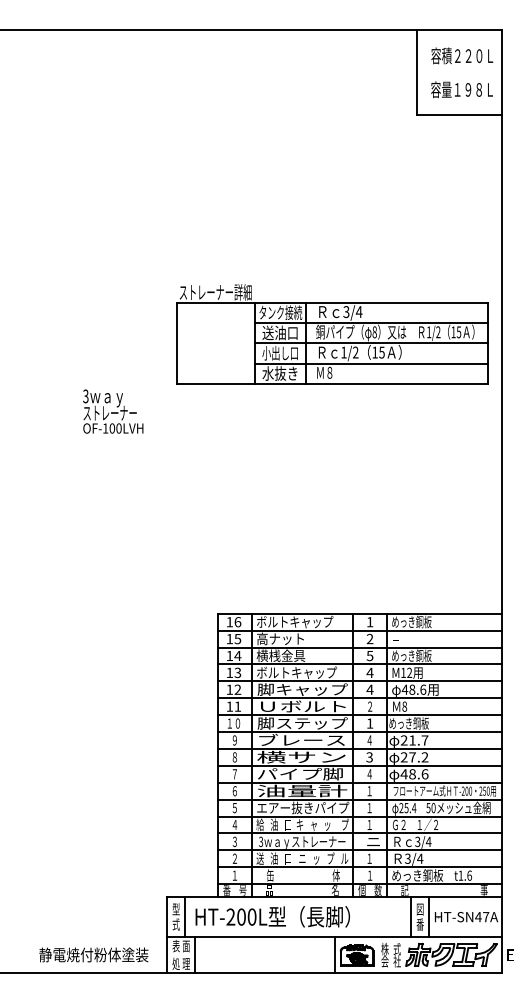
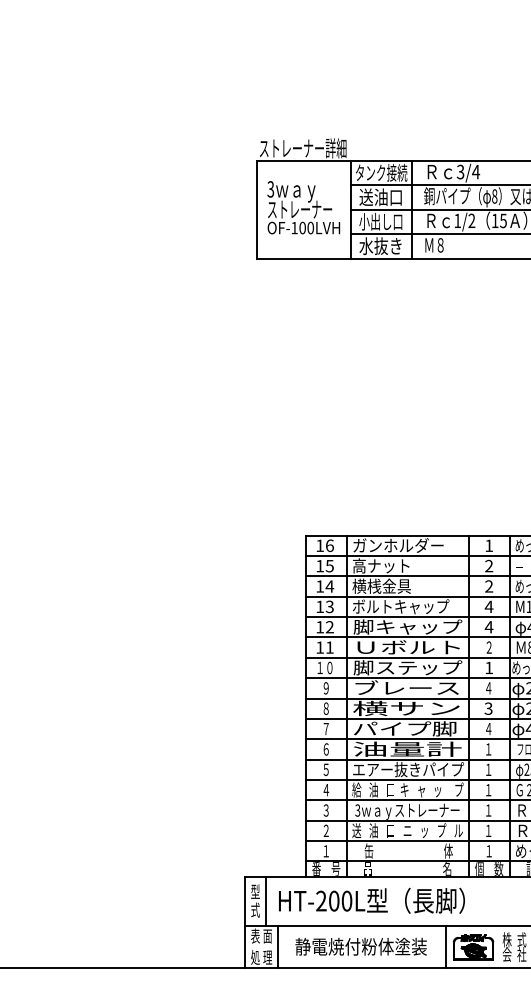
text: (113, 411) -> (304, 207), moved
text: (295, 621) -> (399, 544), ボルトキャップ -> ガンホルダー
text: (369, 655) -> (488, 585), 5 -> 2
text: (373, 841) -> (493, 810), ニ -> １
text: (93, 954) -> (360, 946), moved

